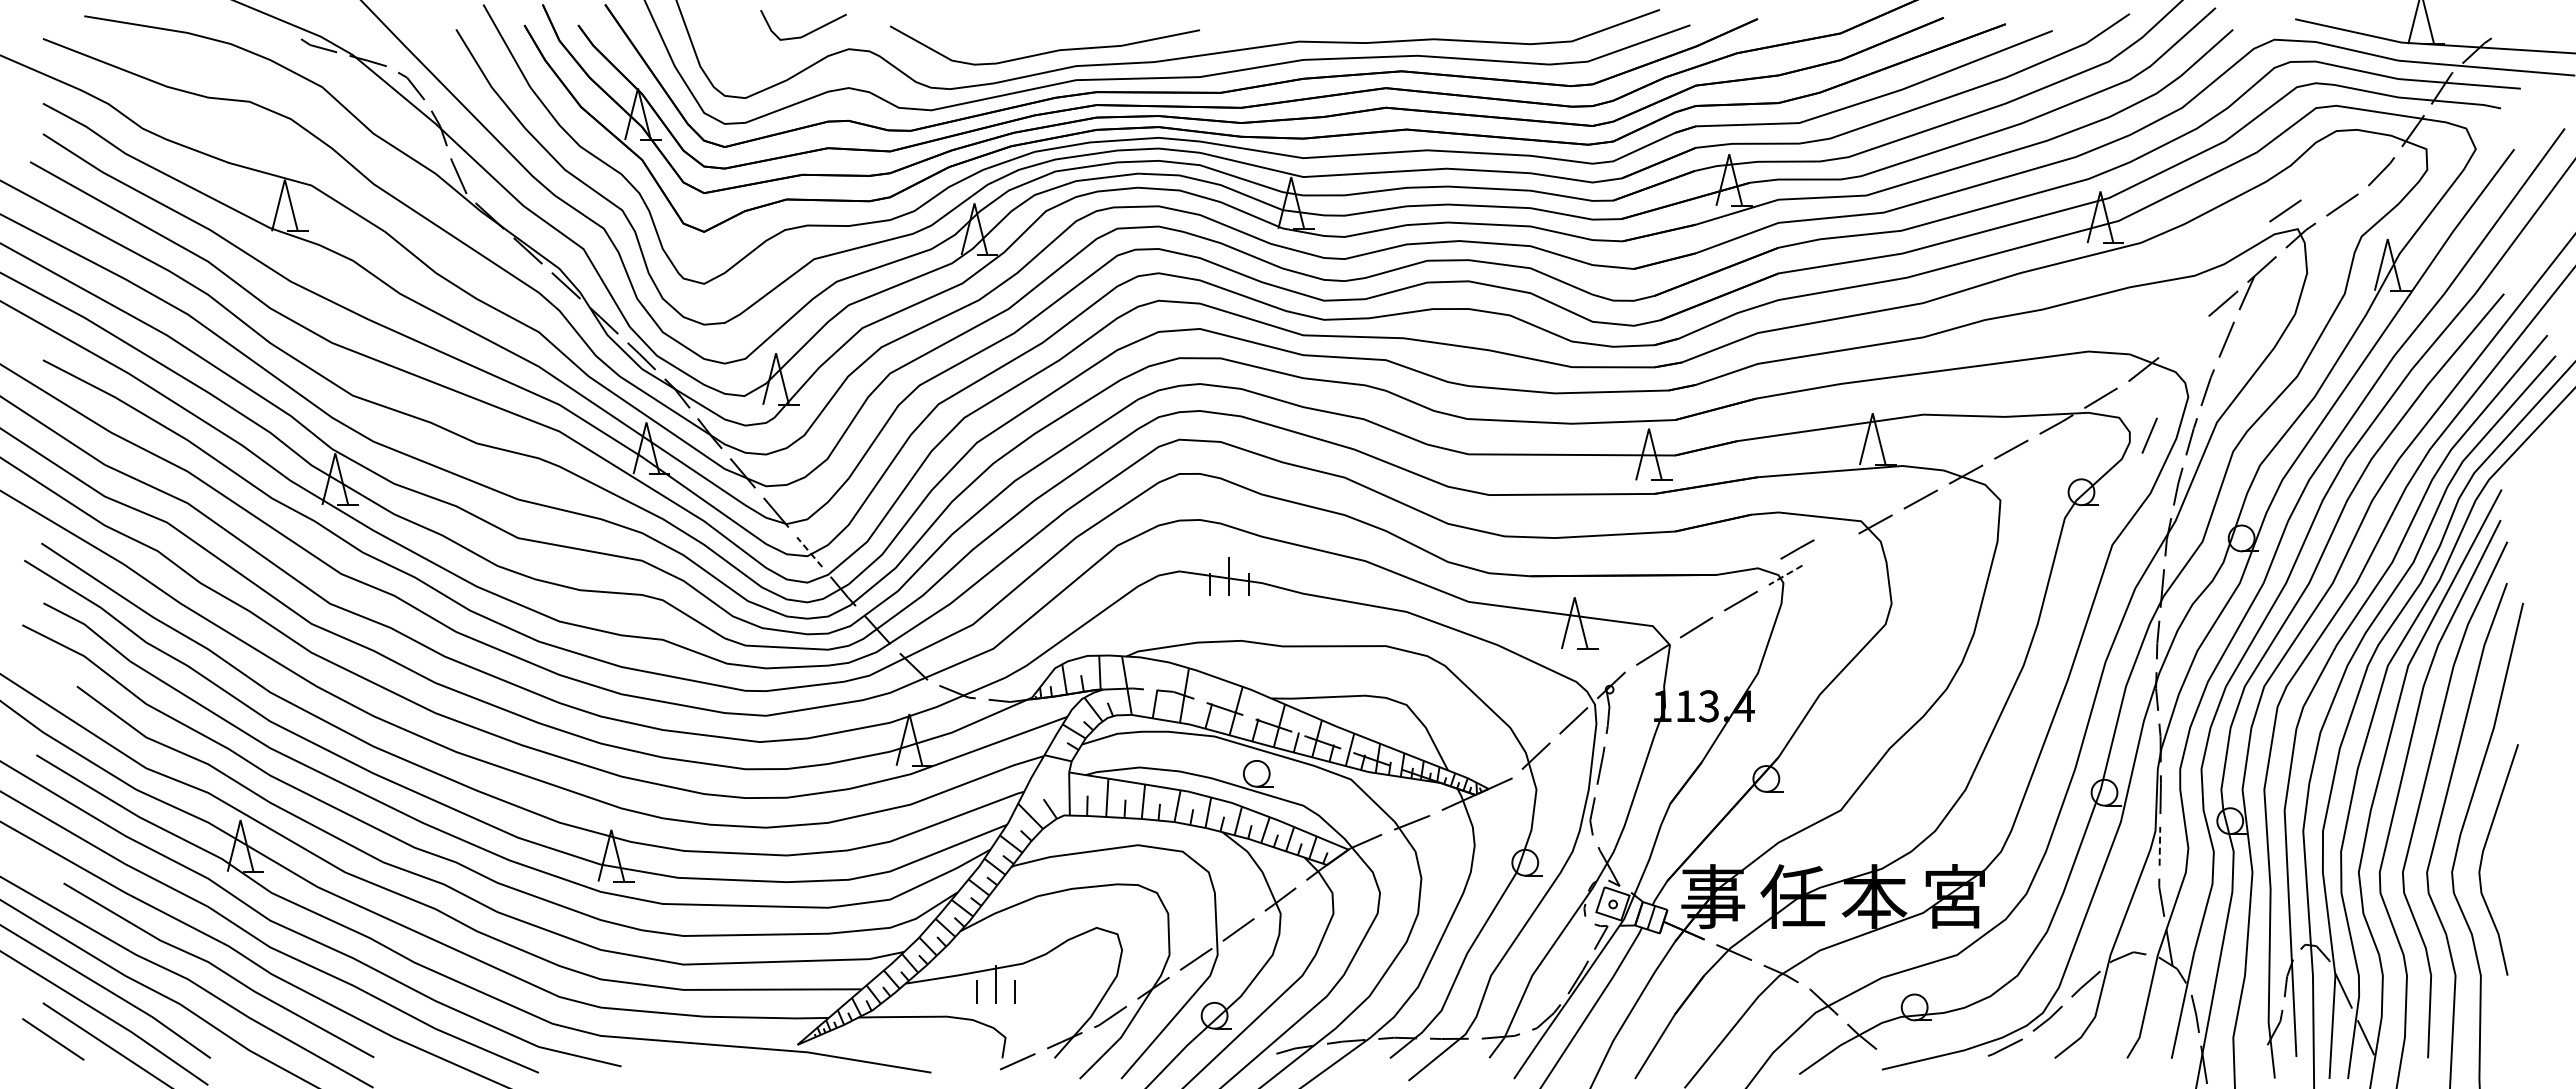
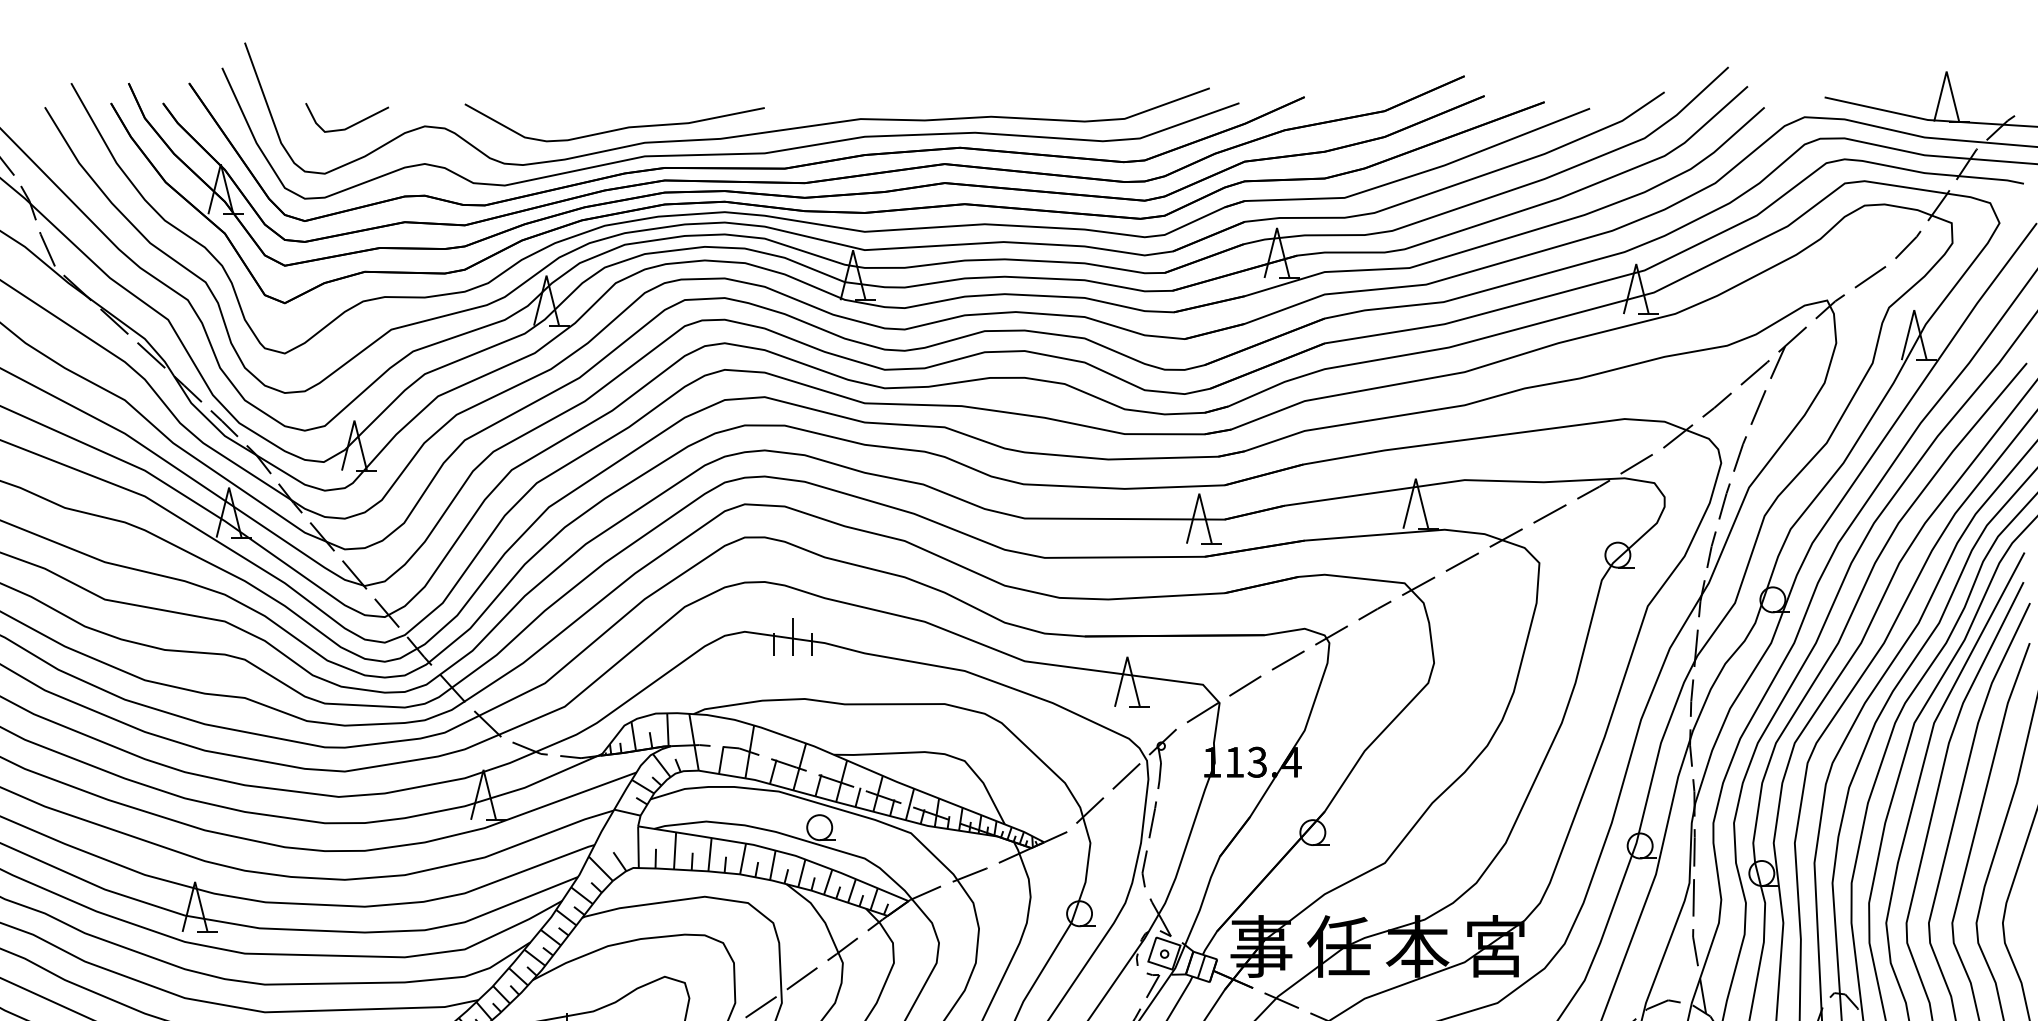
line: (806, 33) -> (350, 125), moved
line: (2285, 210) -> (1815, 282), removed
line: (2183, 337) -> (1716, 405), added
line: (2149, 435) -> (1683, 500), removed
line: (1797, 549) -> (1374, 610), moved
line: (809, 551) -> (386, 612), dashed -> solid
line: (1785, 575) -> (1331, 635), dashed -> solid
line: (2159, 845) -> (1693, 897), dashed -> solid

